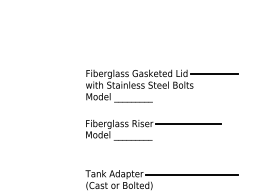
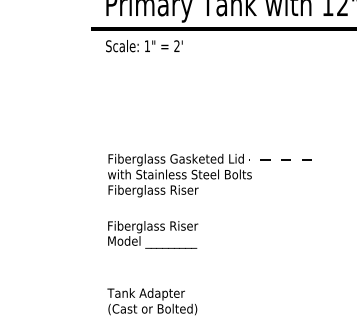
line: (214, 73) -> (280, 159), solid -> dashed
text: (119, 97) -> (153, 191), Model _________ -> Fiberglass Riser
line: (188, 123) -> (245, 226), removed
line: (192, 174) -> (250, 294), removed

